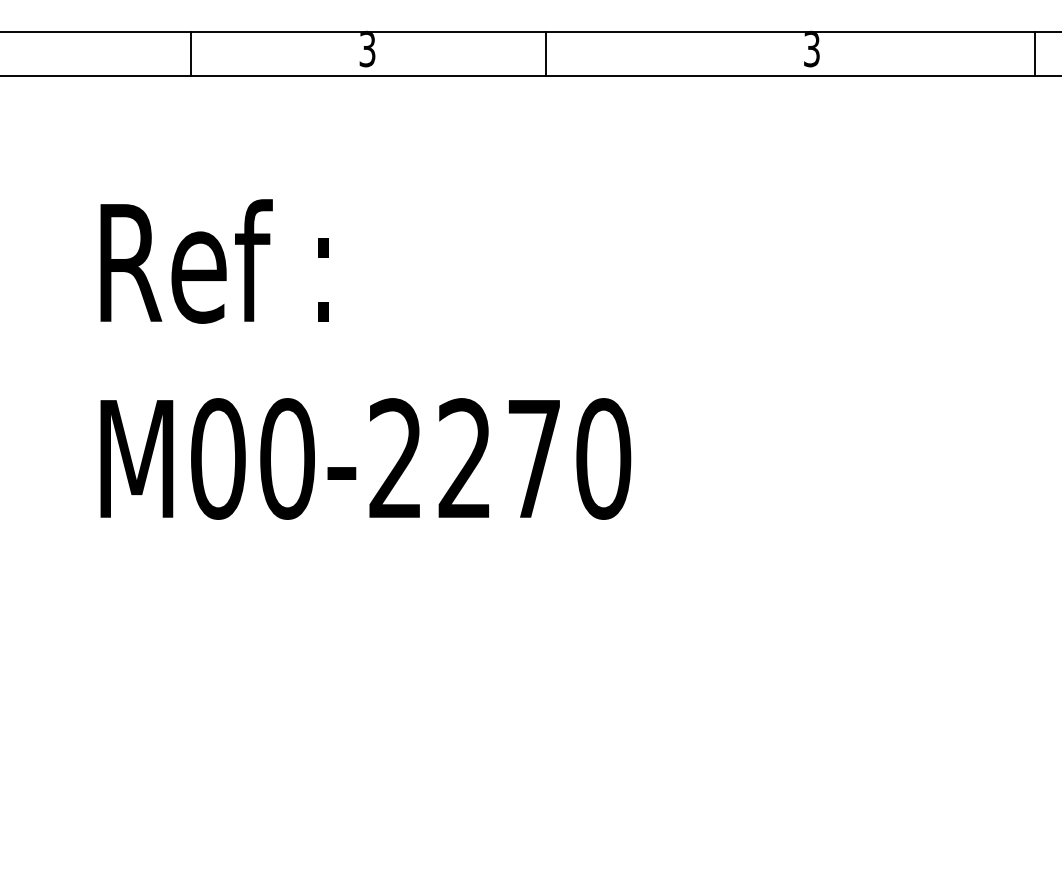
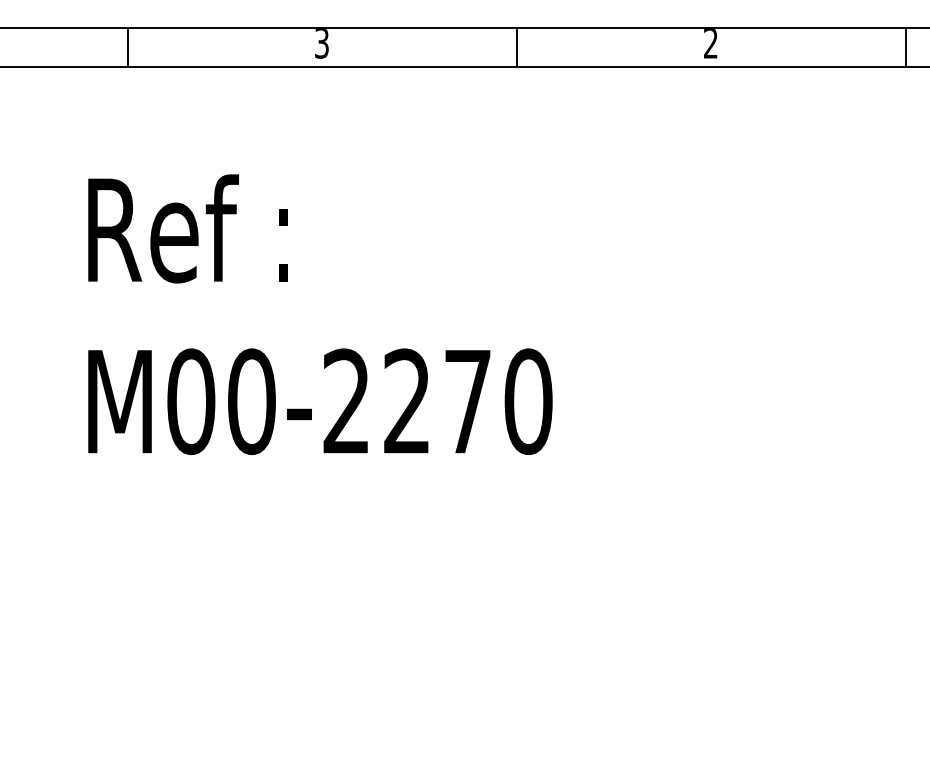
text: (811, 50) -> (710, 44), 3 -> 2
line: (190, 54) -> (127, 47), moved
line: (546, 54) -> (517, 47), moved

